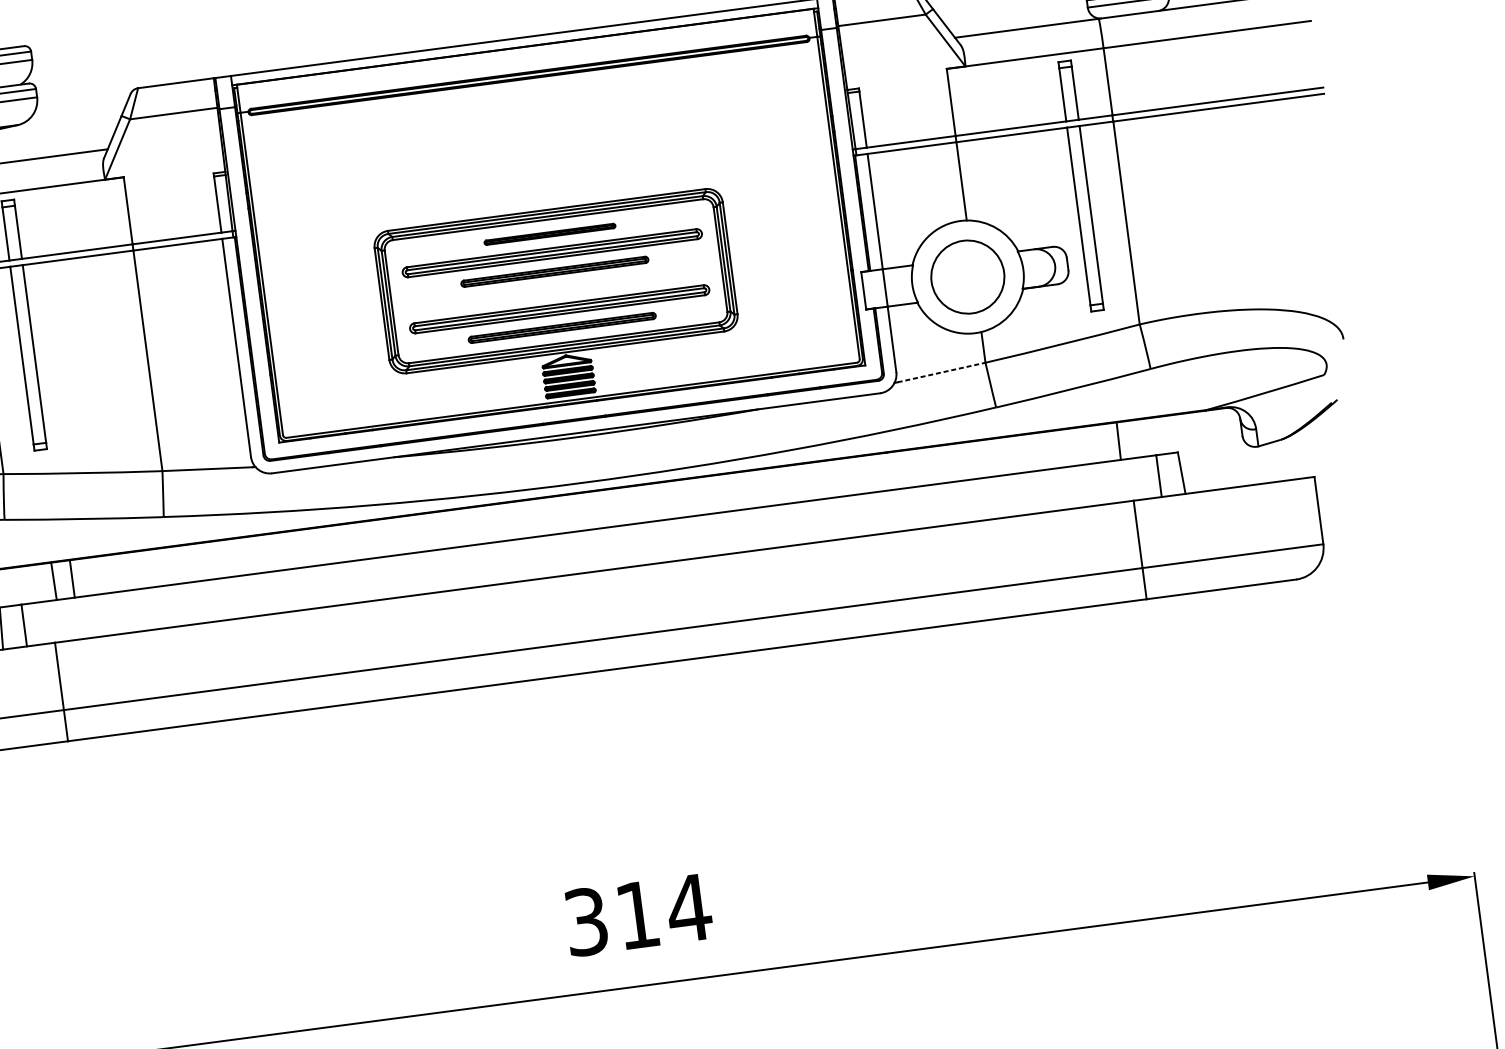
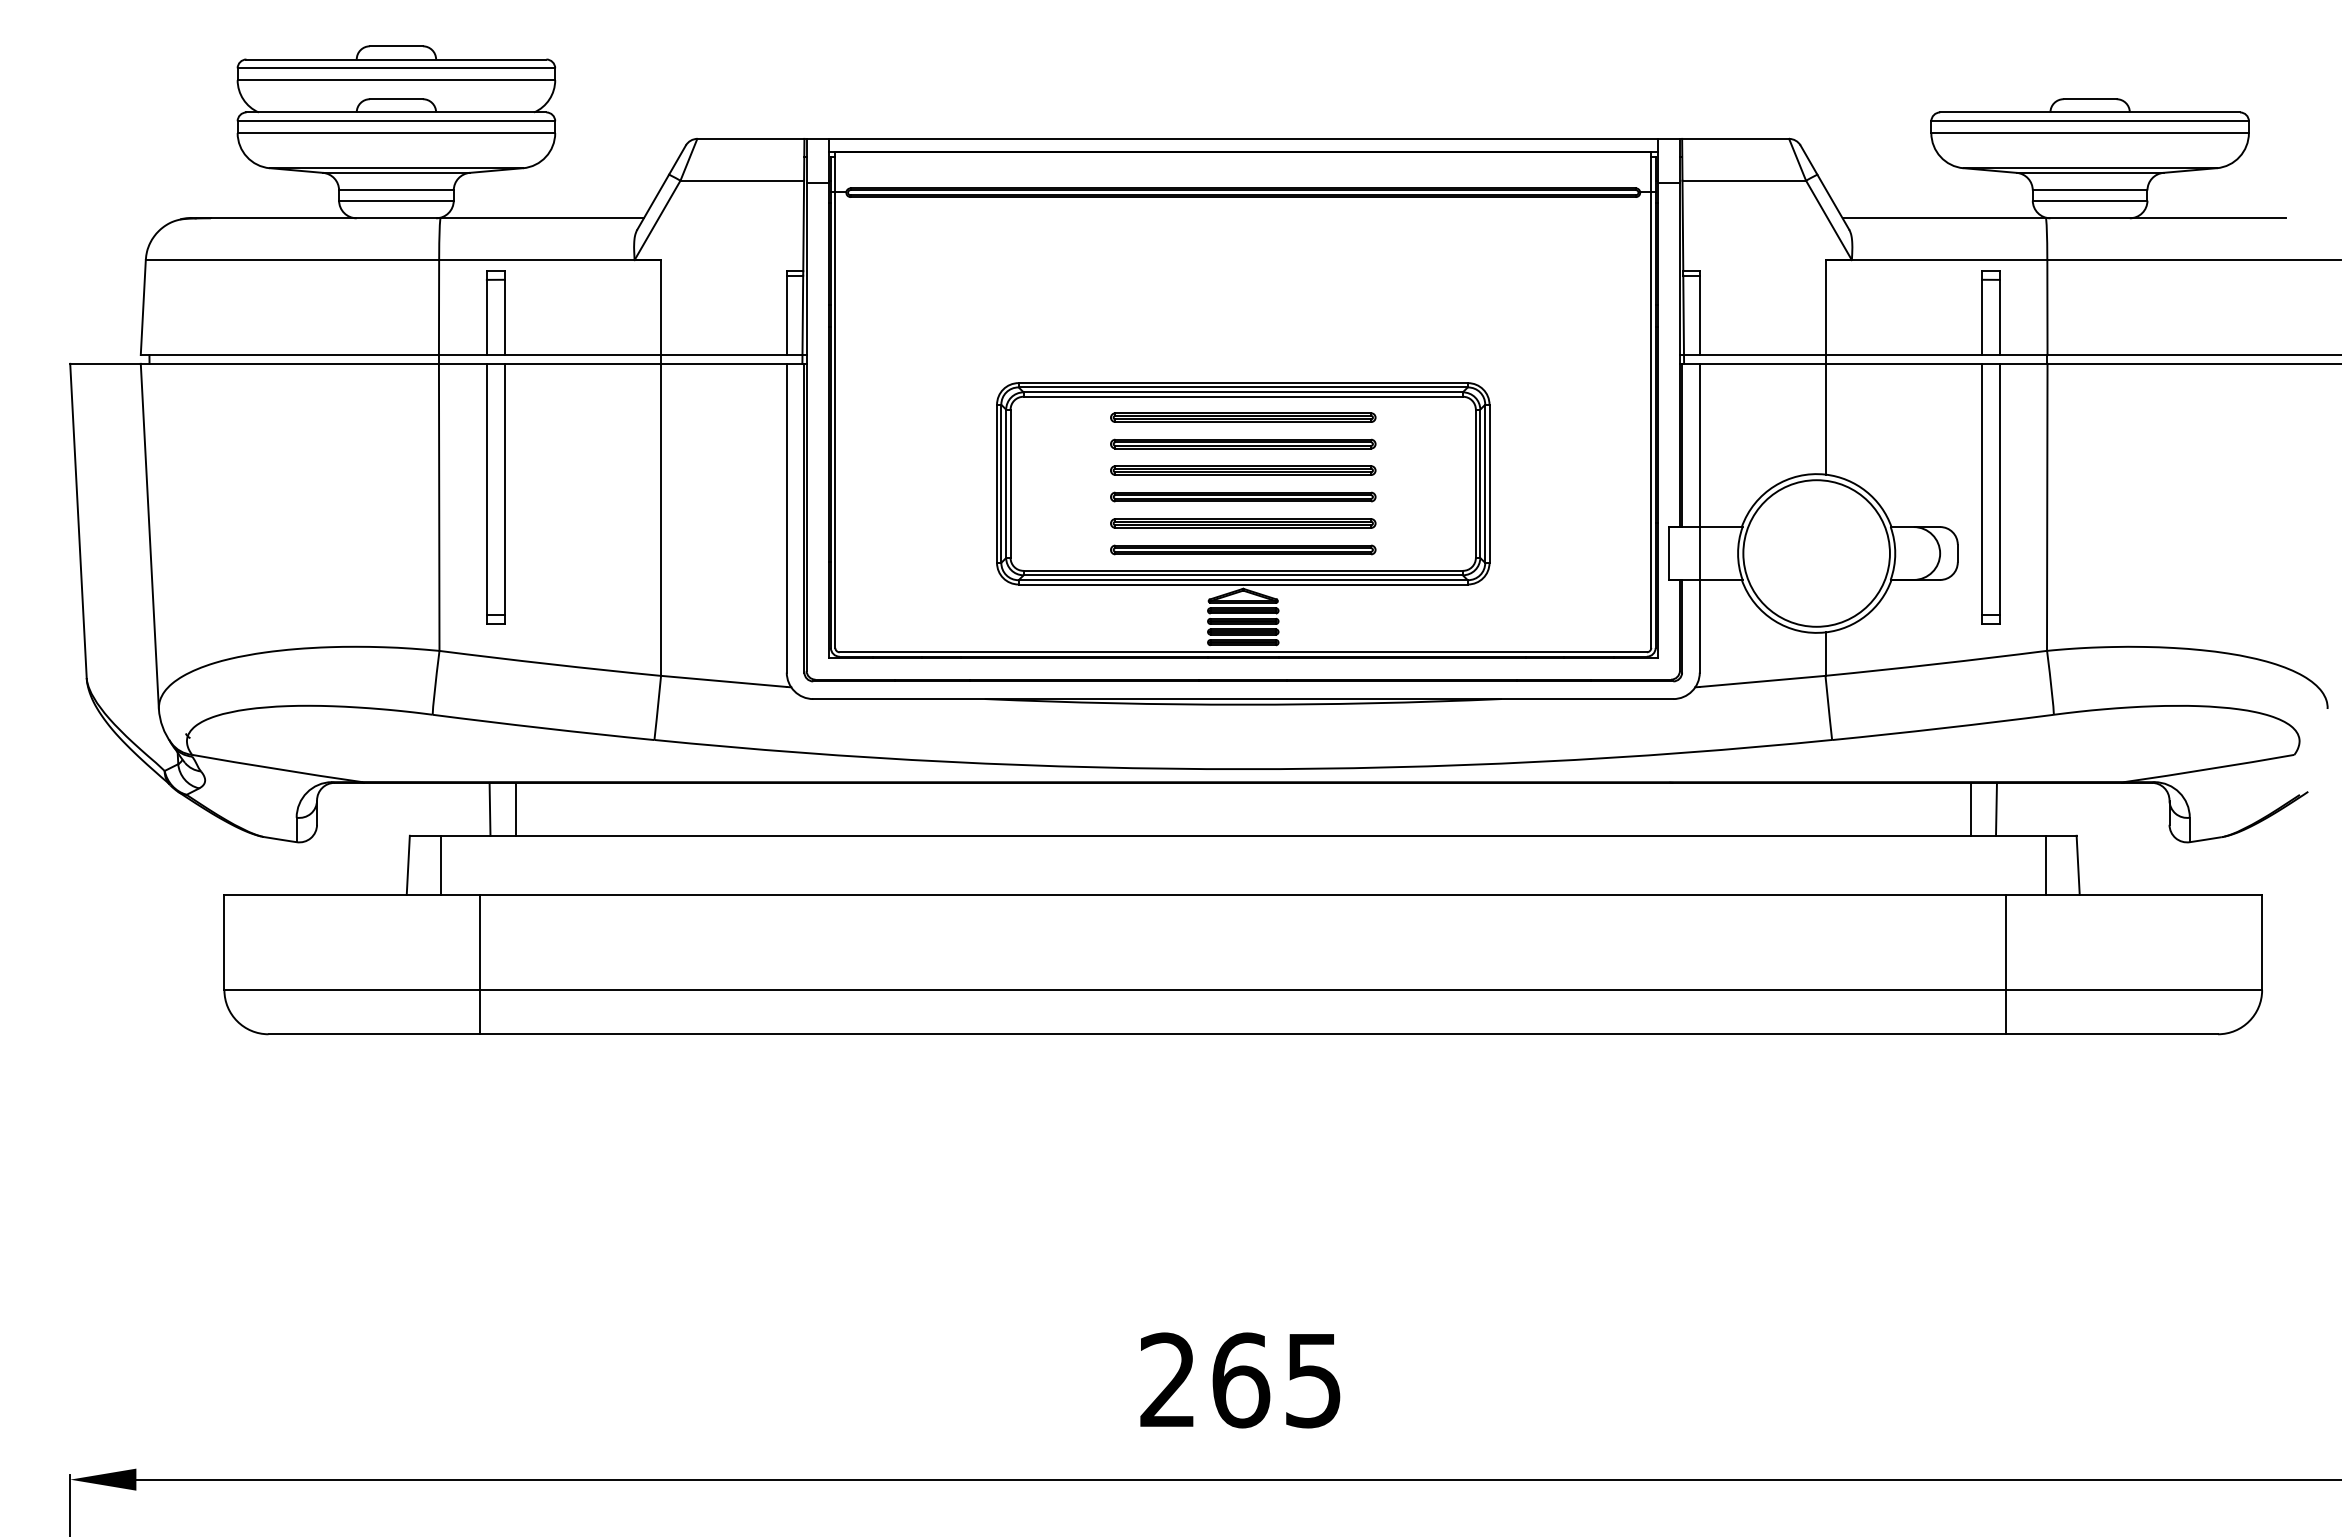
part: (550, 234) -> (1243, 417), size x1.43
part: (552, 252) -> (1243, 443), size x0.62
circle: (967, 277) -> (1816, 553), size x1.43
part: (557, 290) -> (1243, 496), added
part: (559, 309) -> (1243, 523), size x0.62
line: (942, 372) -> (1763, 681), dashed -> solid
line: (1100, 443) -> (1970, 808), added
text: (638, 915) -> (1241, 1380), 314 -> 265

